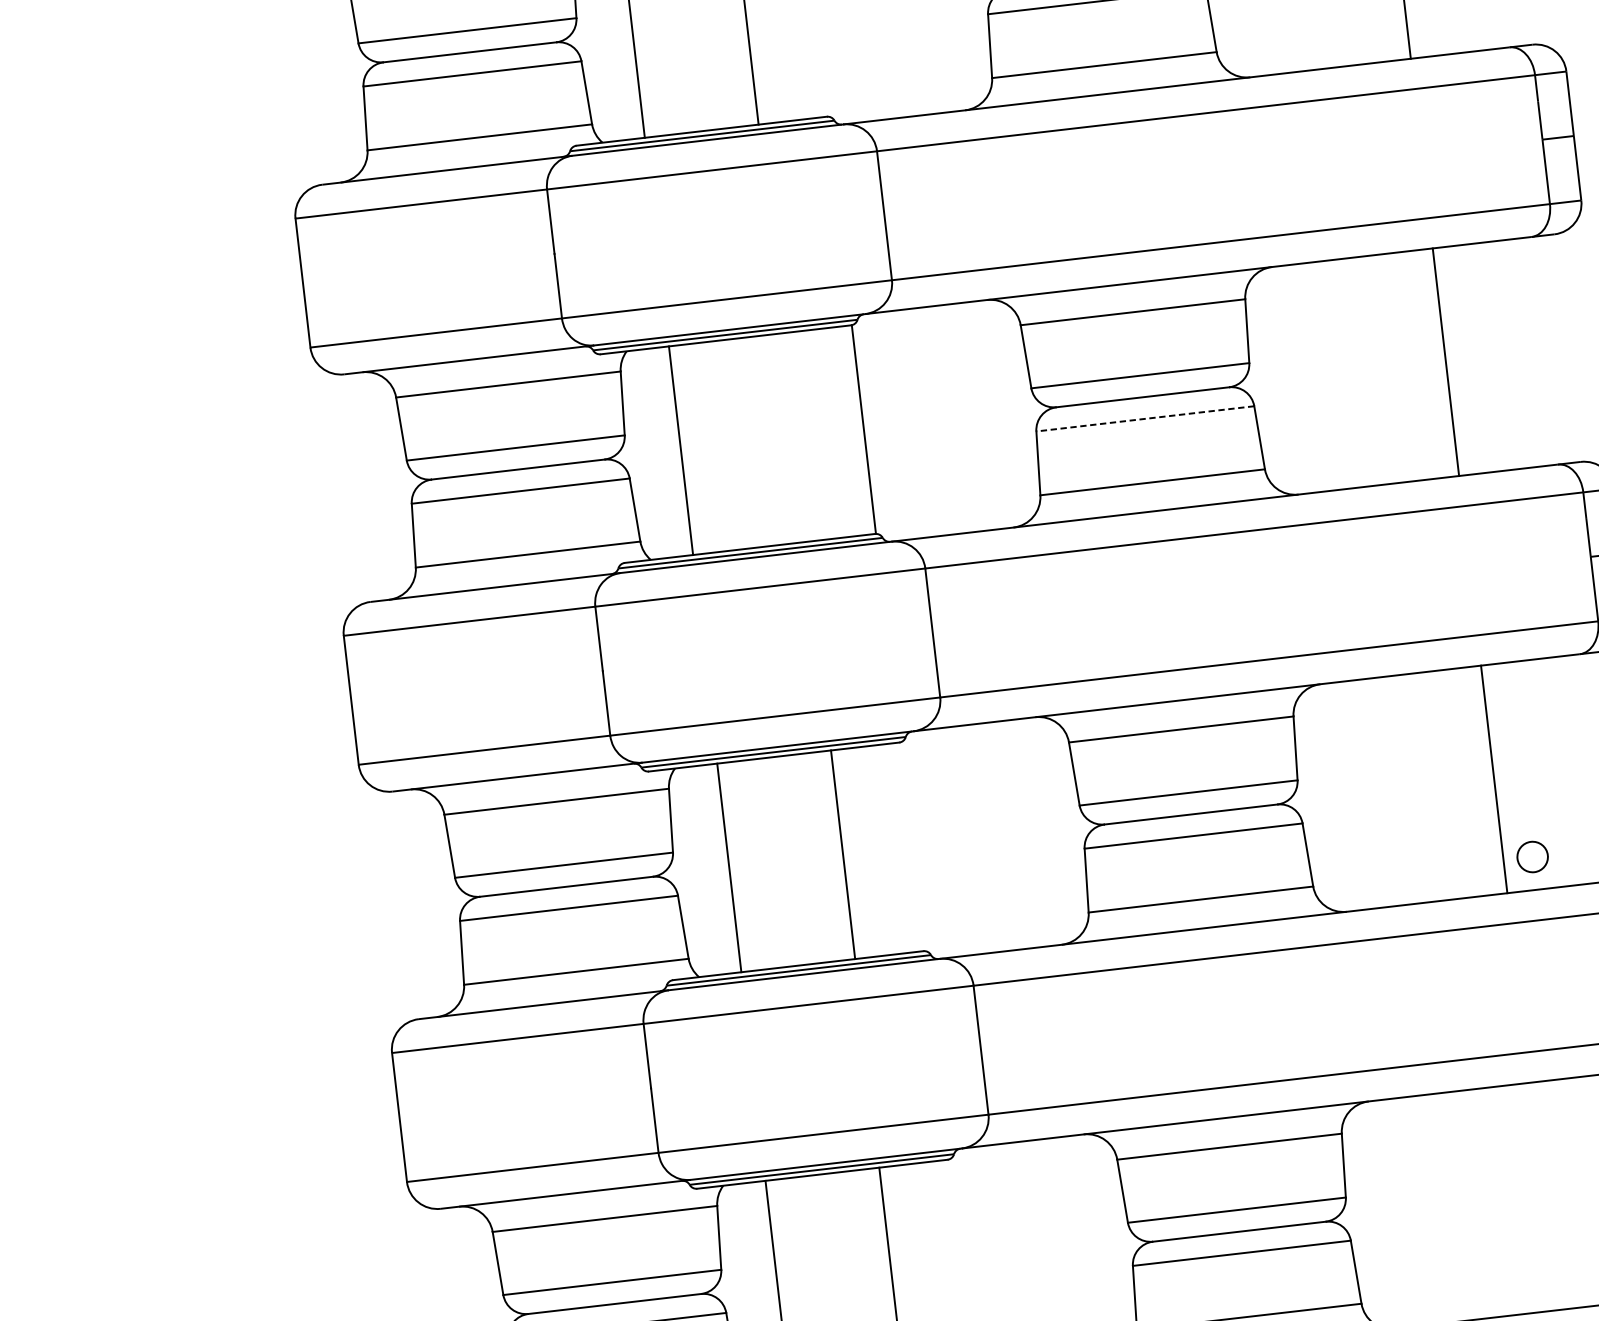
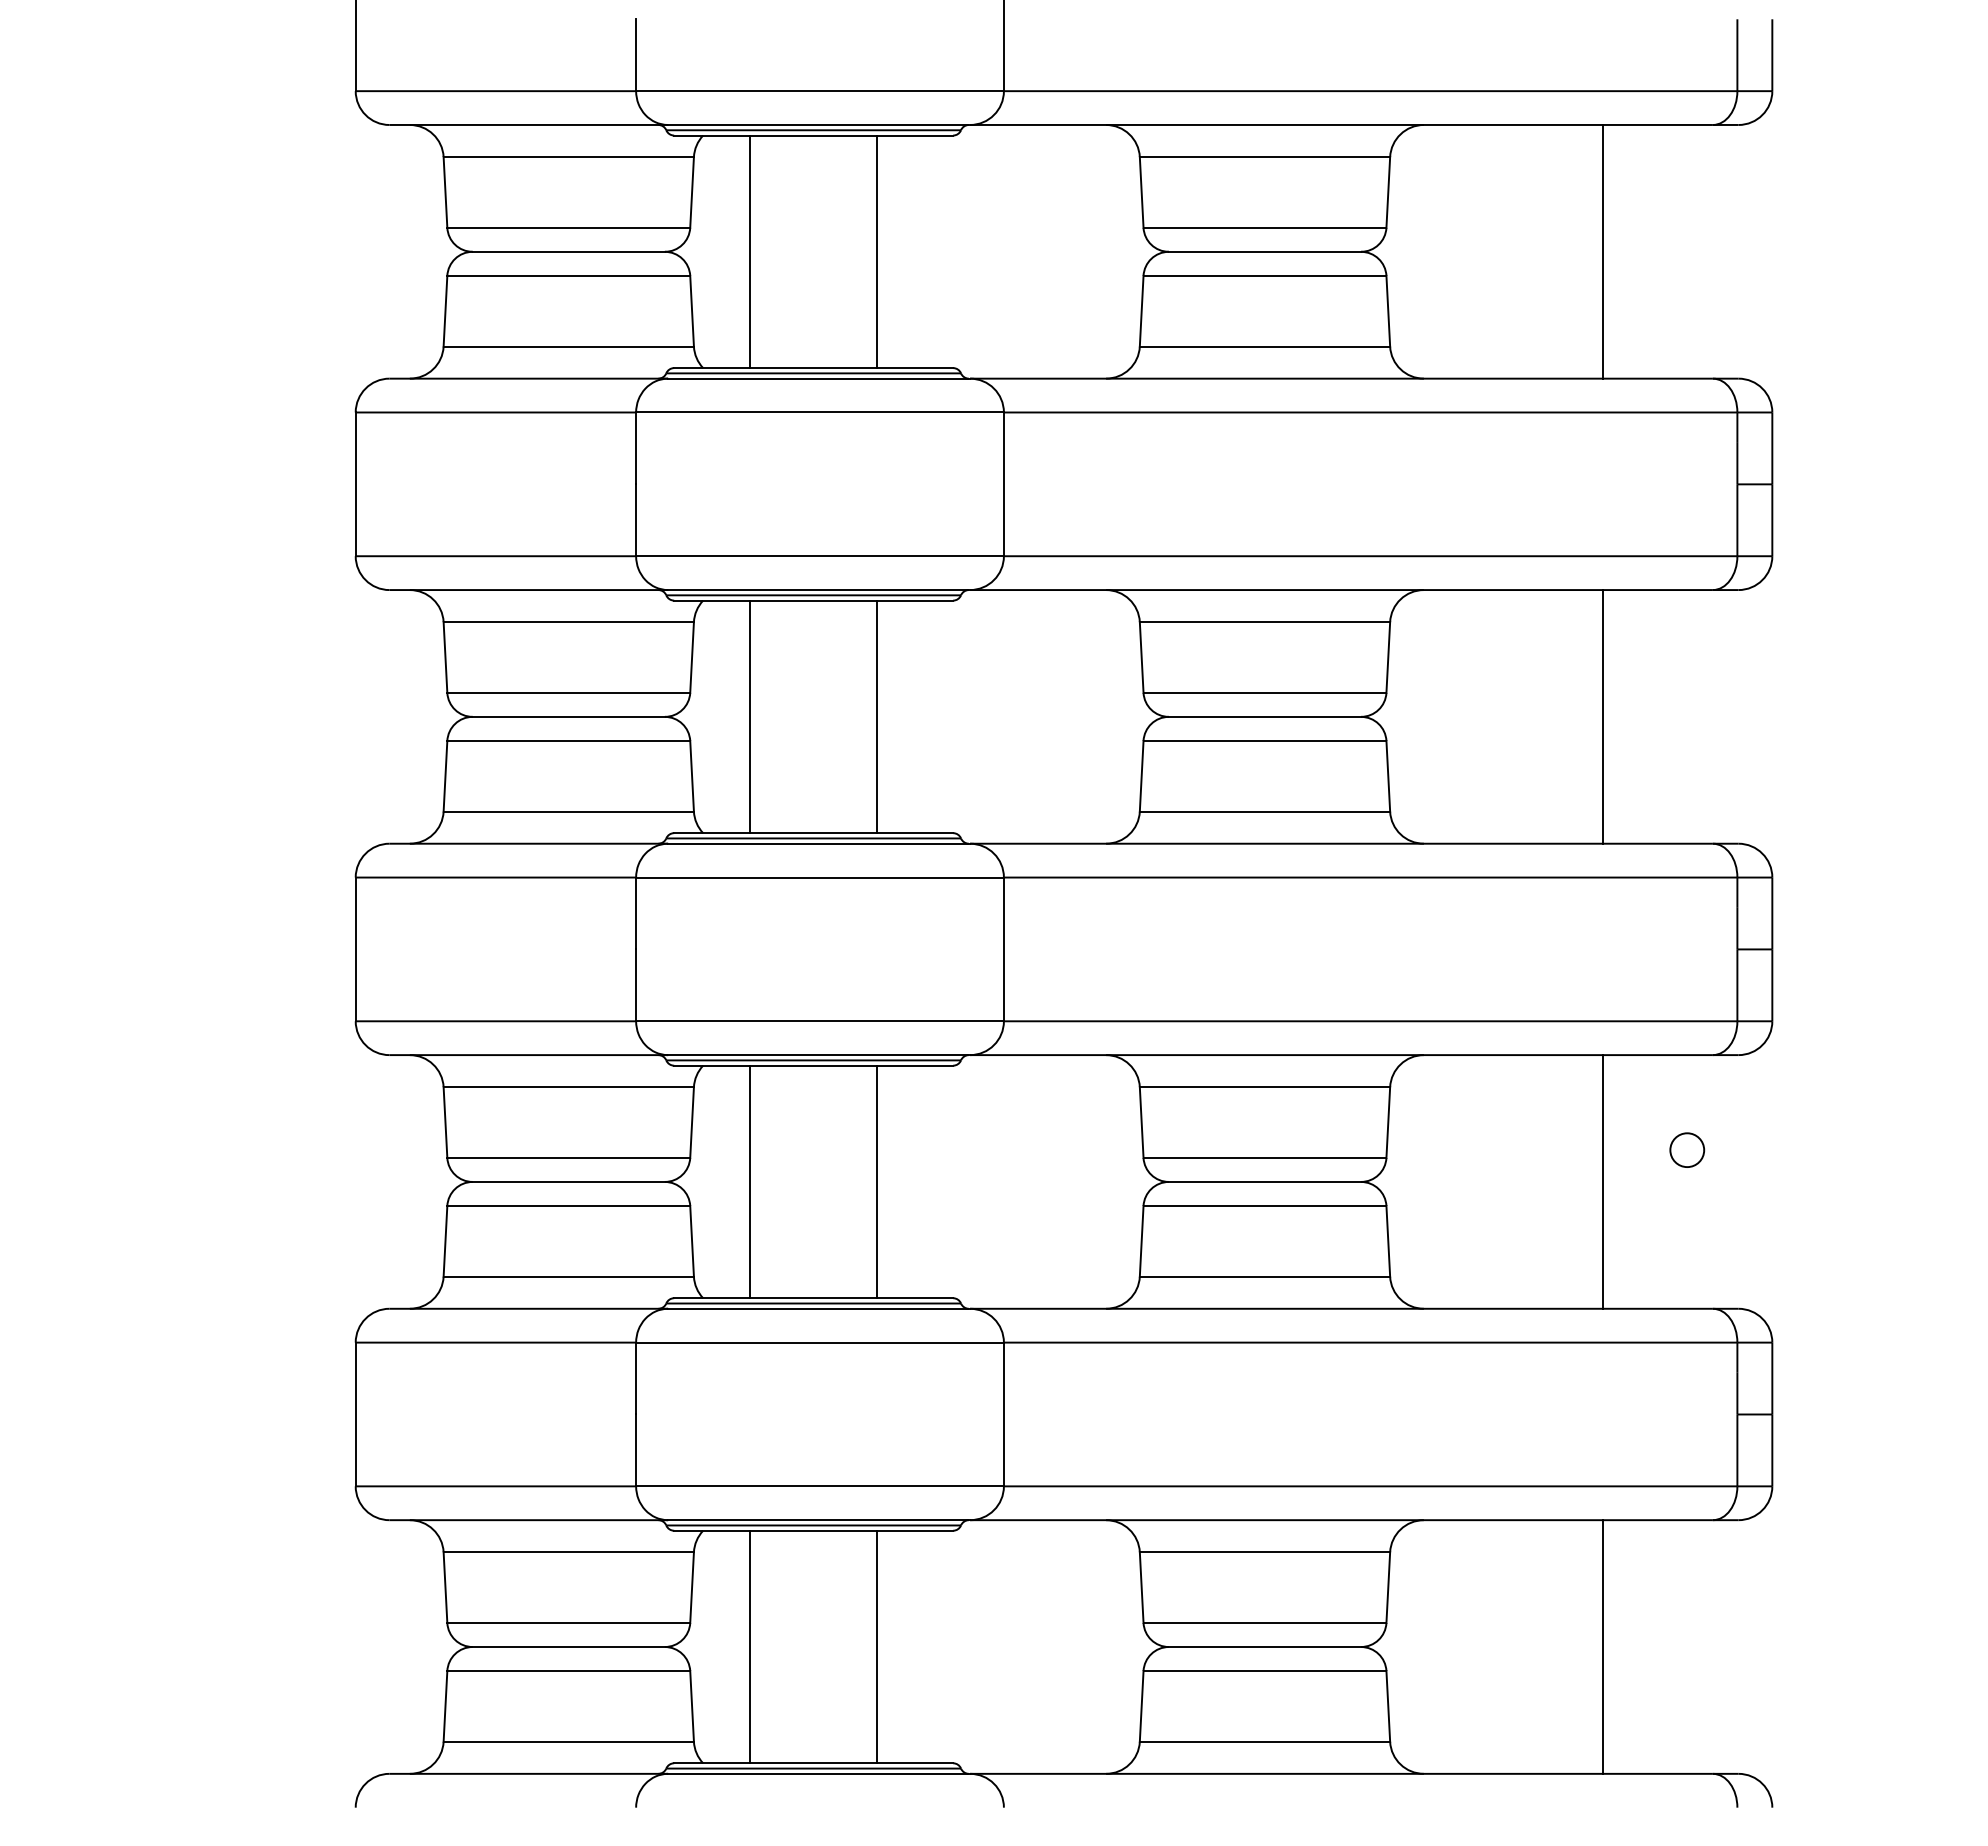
line: (1144, 418) -> (1264, 740), dashed -> solid
line: (864, 429) -> (877, 716), moved
circle: (1532, 856) -> (1687, 1149), moved
line: (1542, 1196) -> (1602, 1646), added

